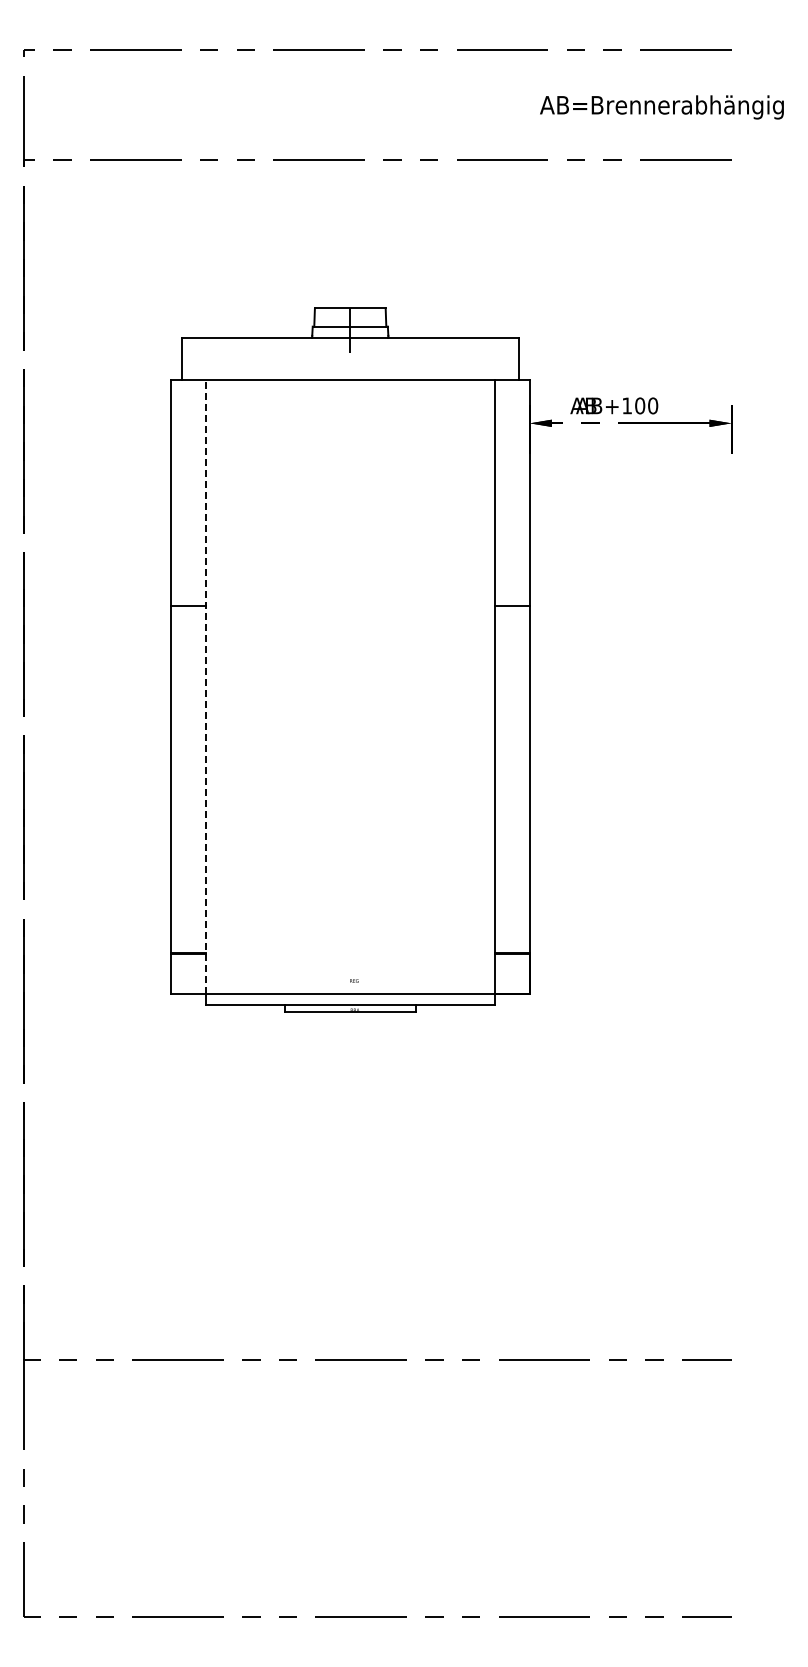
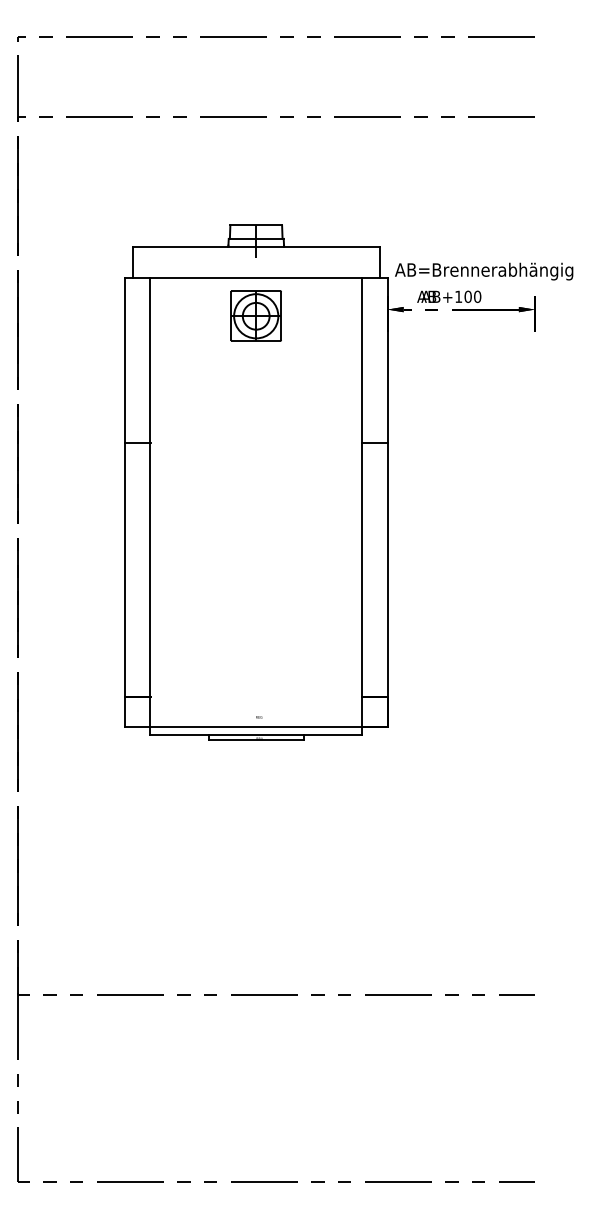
text: (661, 107) -> (483, 271), moved
part: (350, 431) -> (256, 315), added
line: (205, 686) -> (150, 502), dashed -> solid

